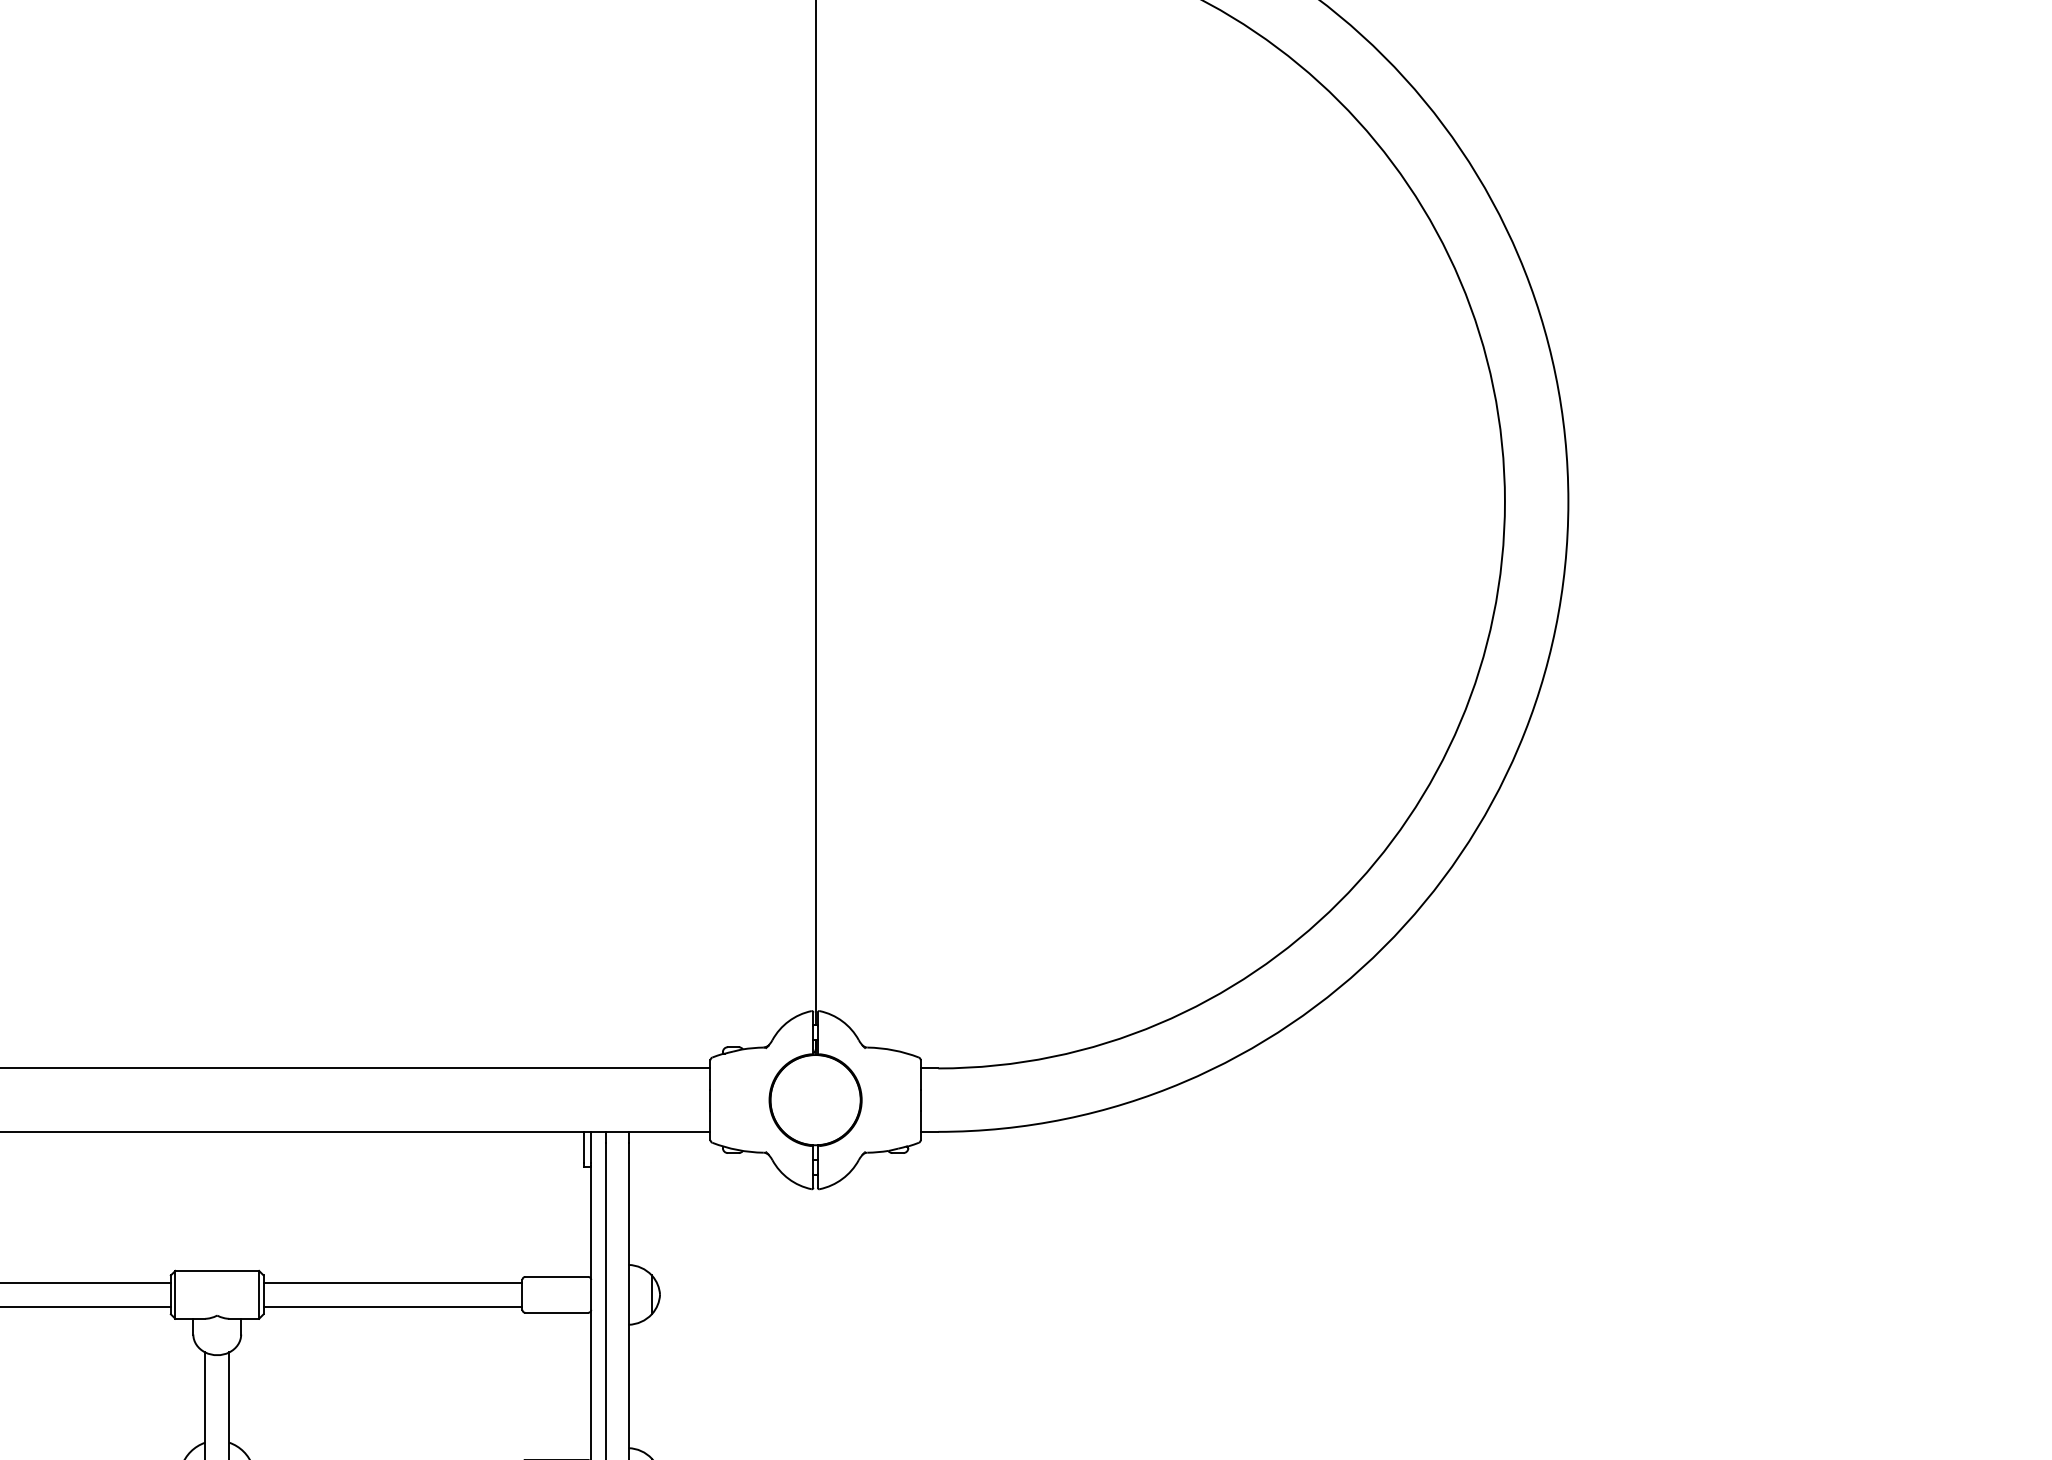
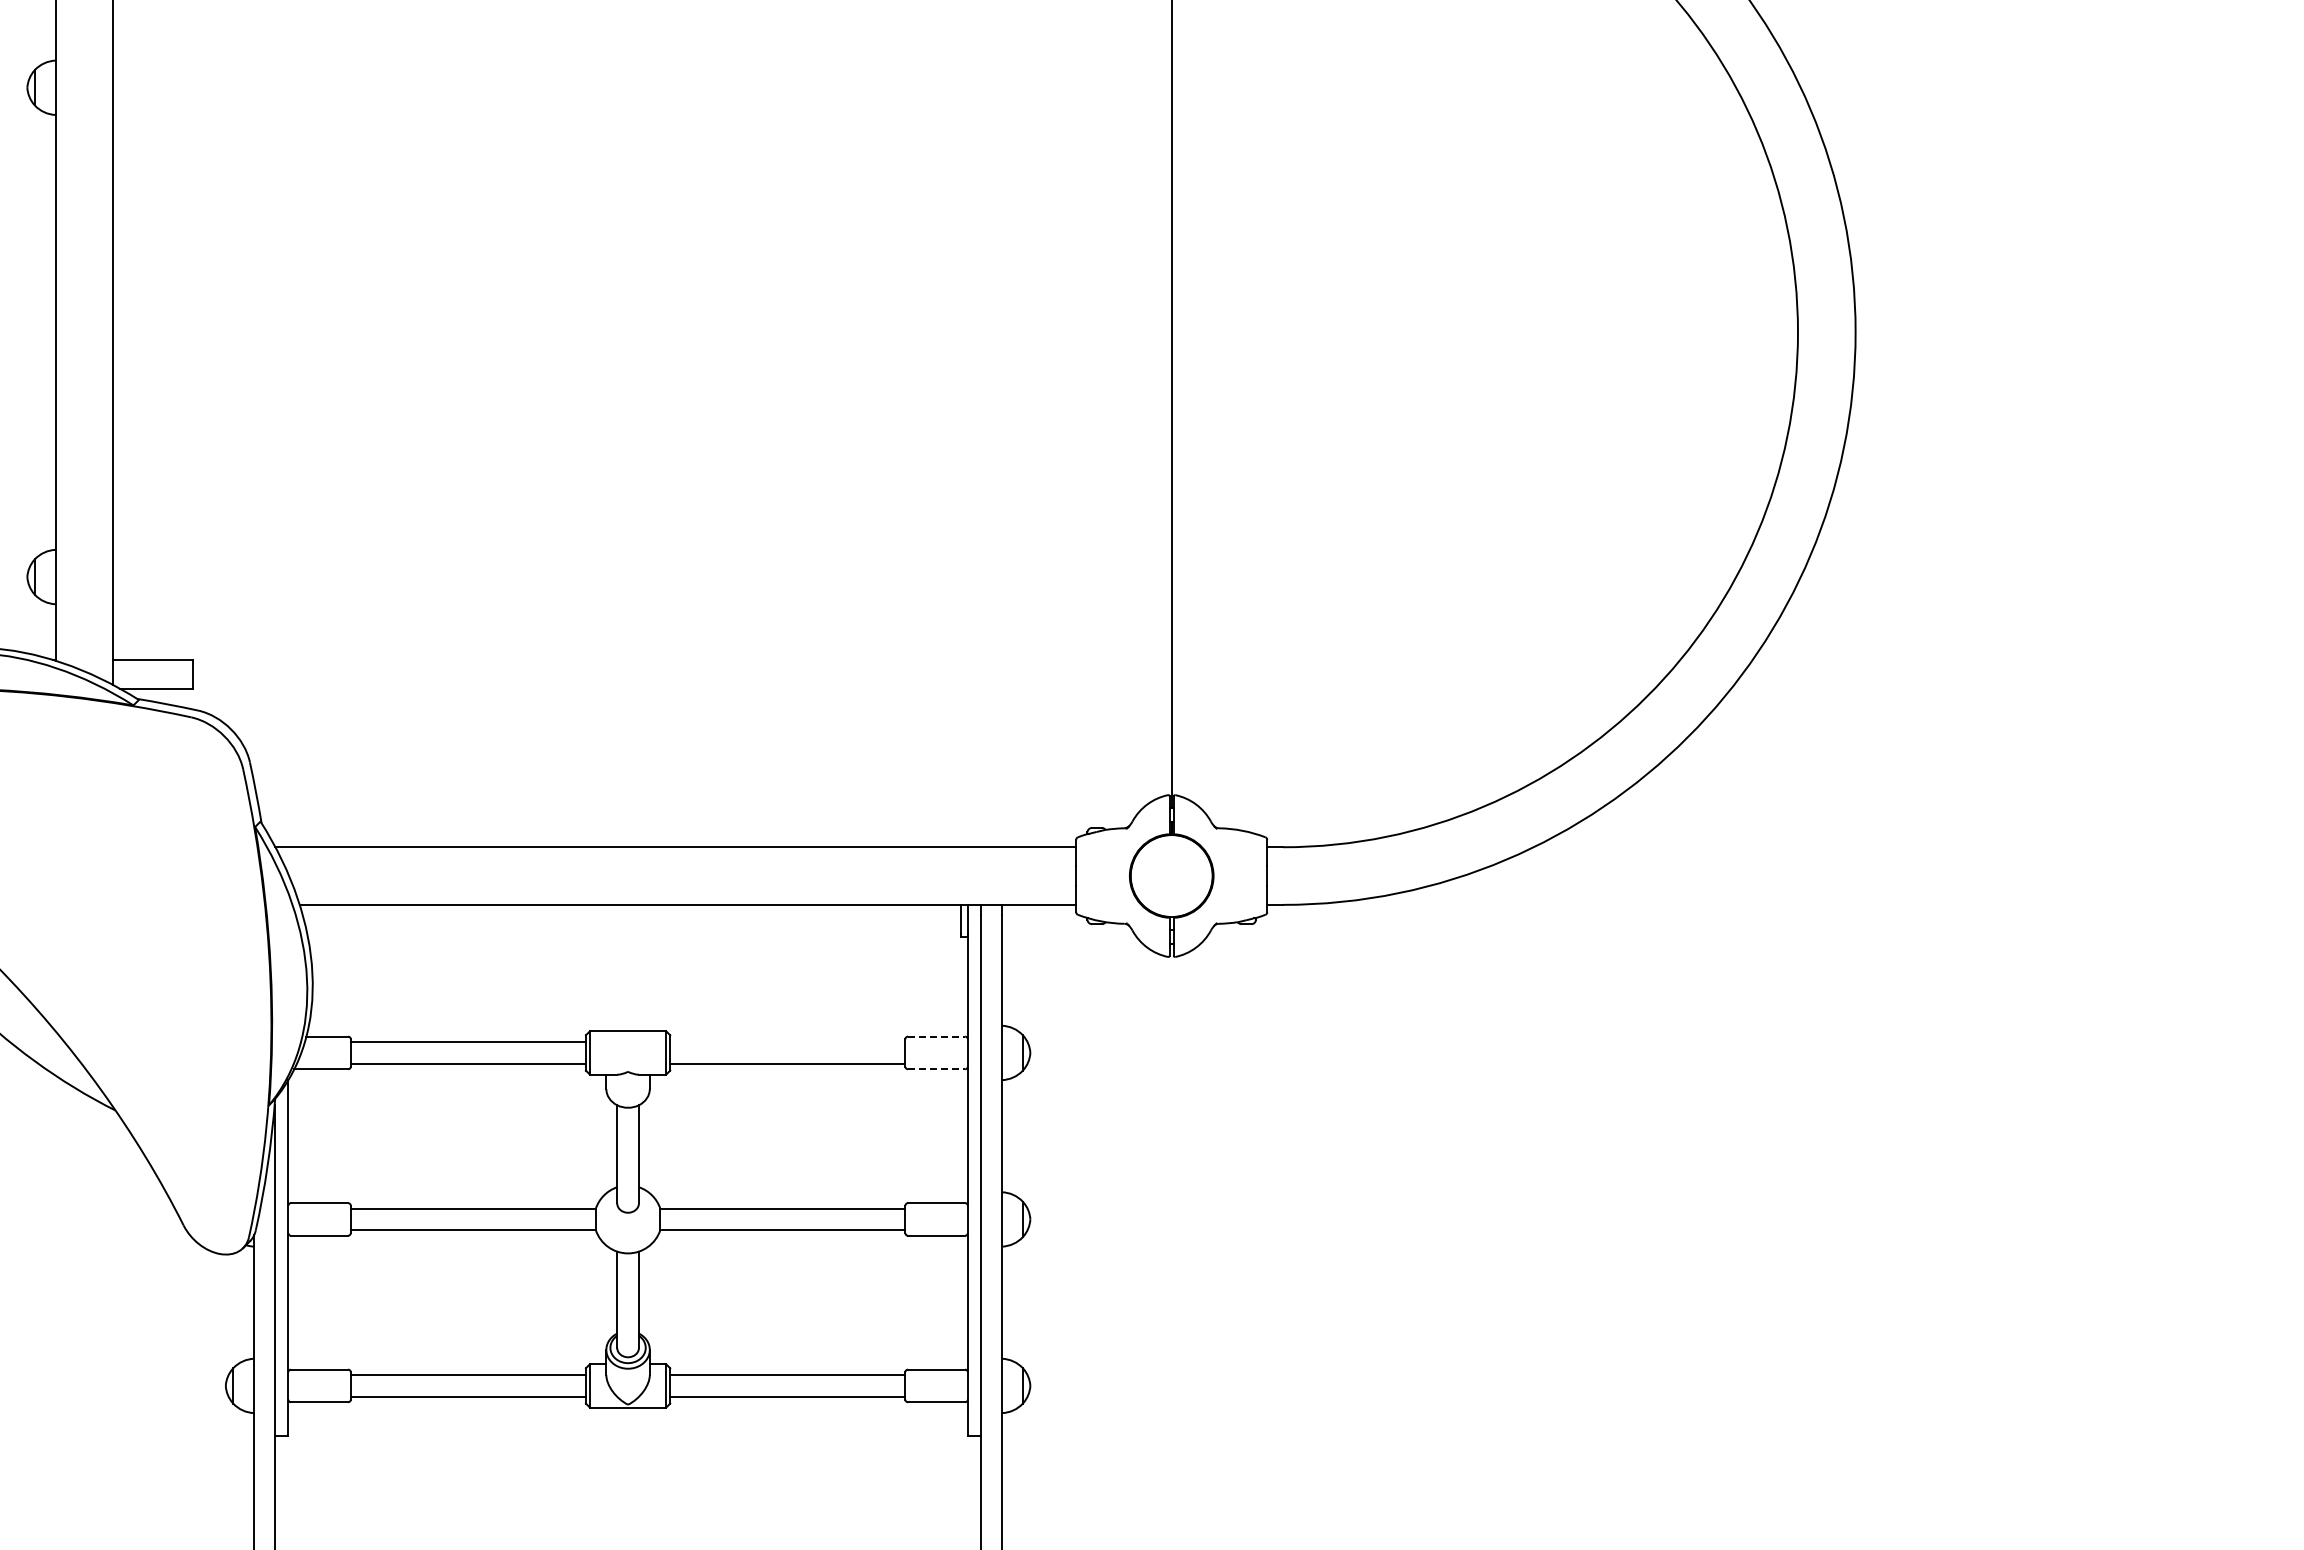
line: (556, 1276) -> (936, 1036), solid -> dashed
line: (392, 1283) -> (787, 1042), removed
line: (556, 1313) -> (936, 1069), solid -> dashed

